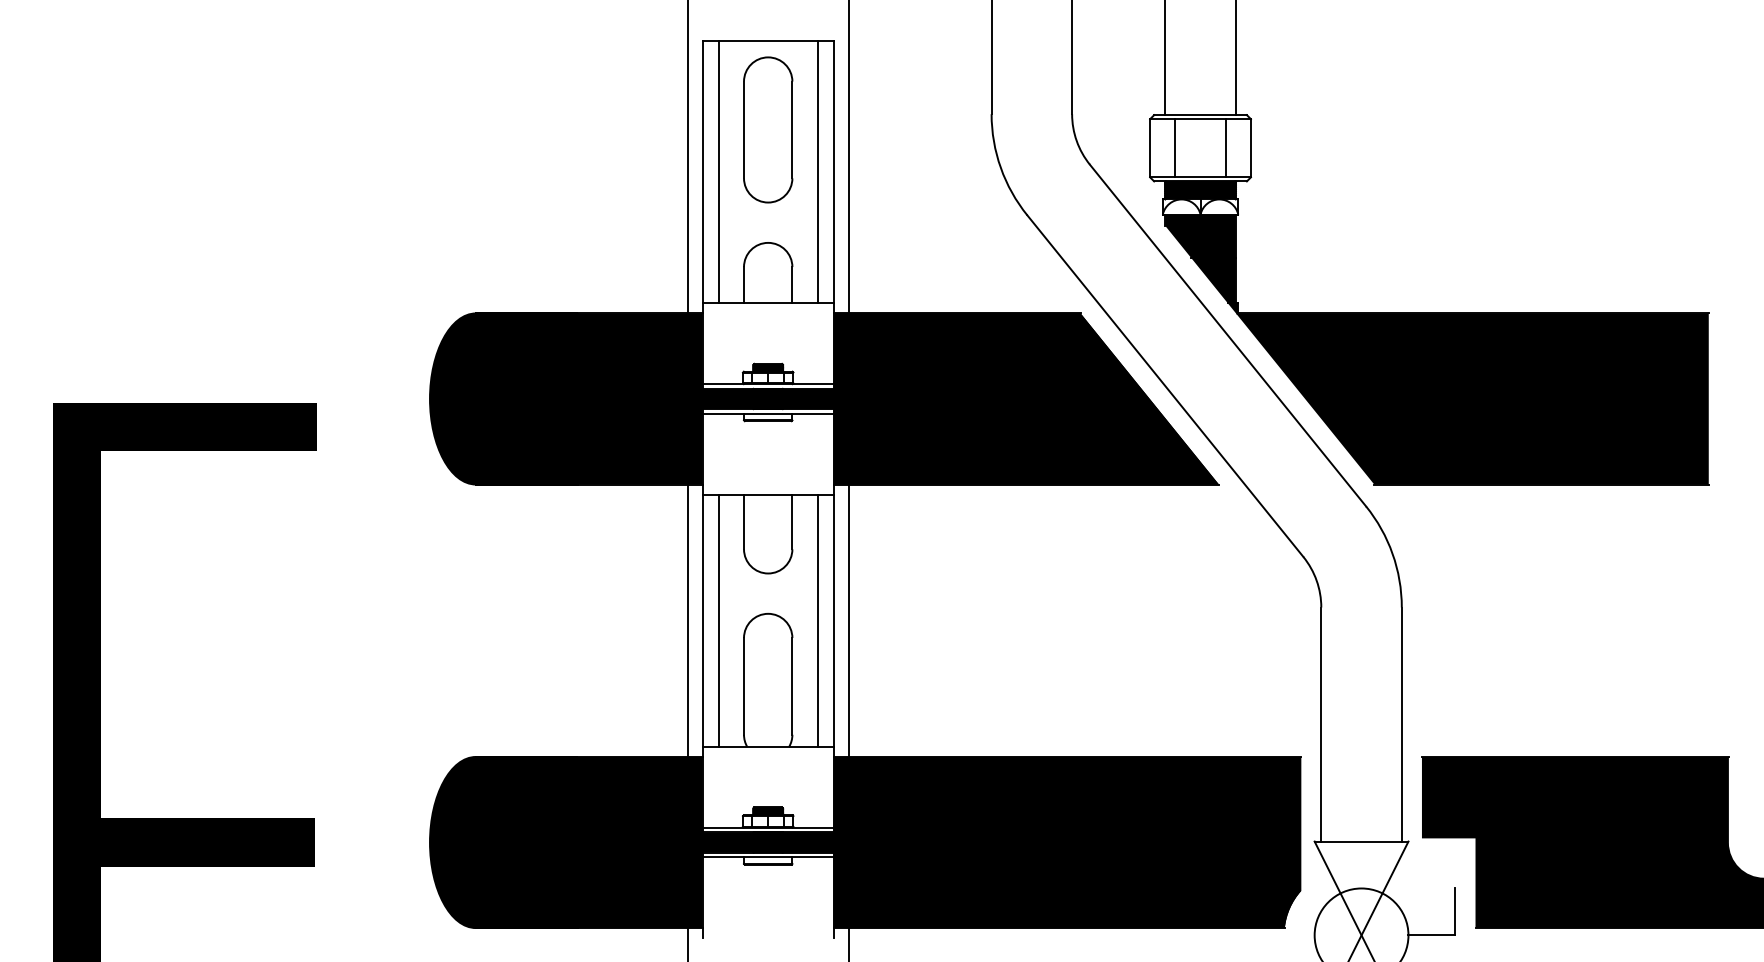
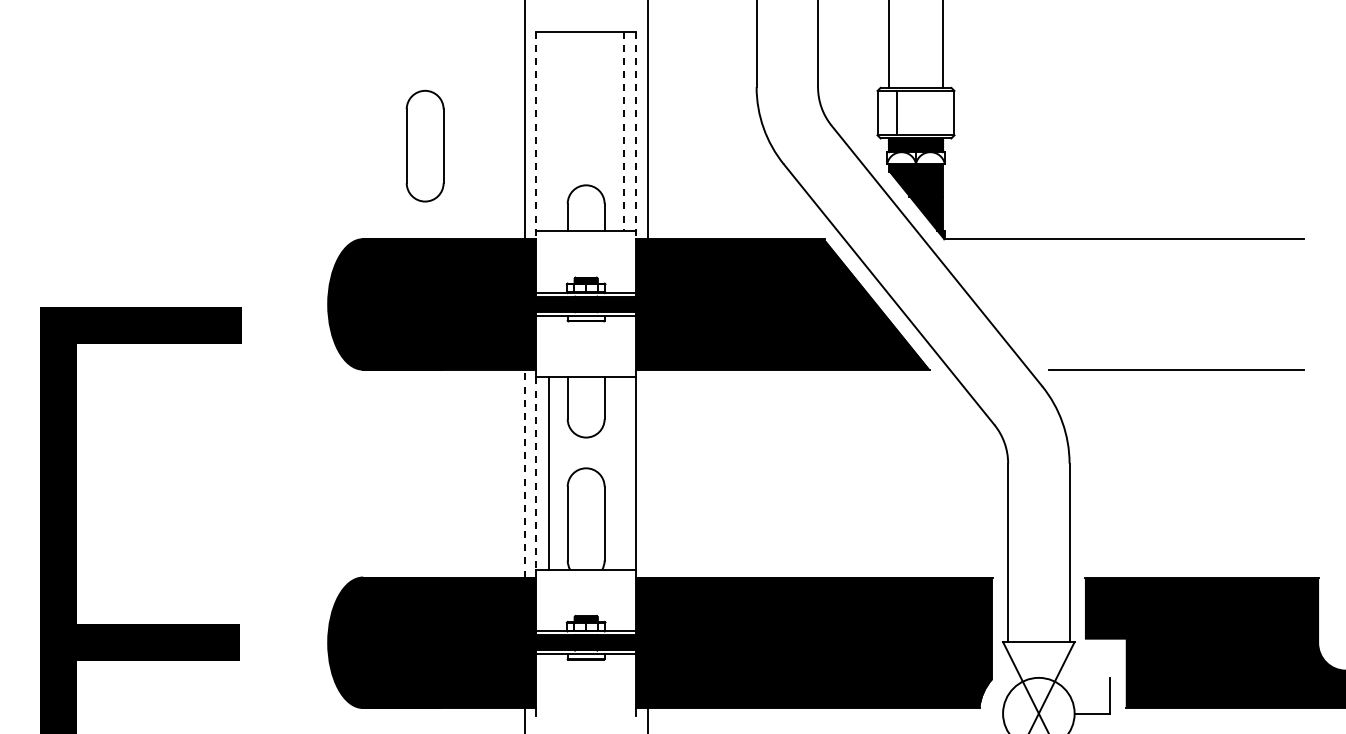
part: (767, 130) -> (424, 146), moved
line: (1226, 147) -> (935, 112), removed
line: (718, 172) -> (548, 131), removed
line: (817, 172) -> (623, 131), solid -> dashed
line: (703, 177) -> (536, 135), solid -> dashed
line: (834, 177) -> (636, 135), solid -> dashed
fill: (1472, 399) -> (1123, 304), removed
line: (687, 620) -> (524, 473), solid -> dashed
line: (817, 620) -> (623, 473), removed
line: (848, 620) -> (647, 473), removed
line: (703, 621) -> (536, 474), solid -> dashed

